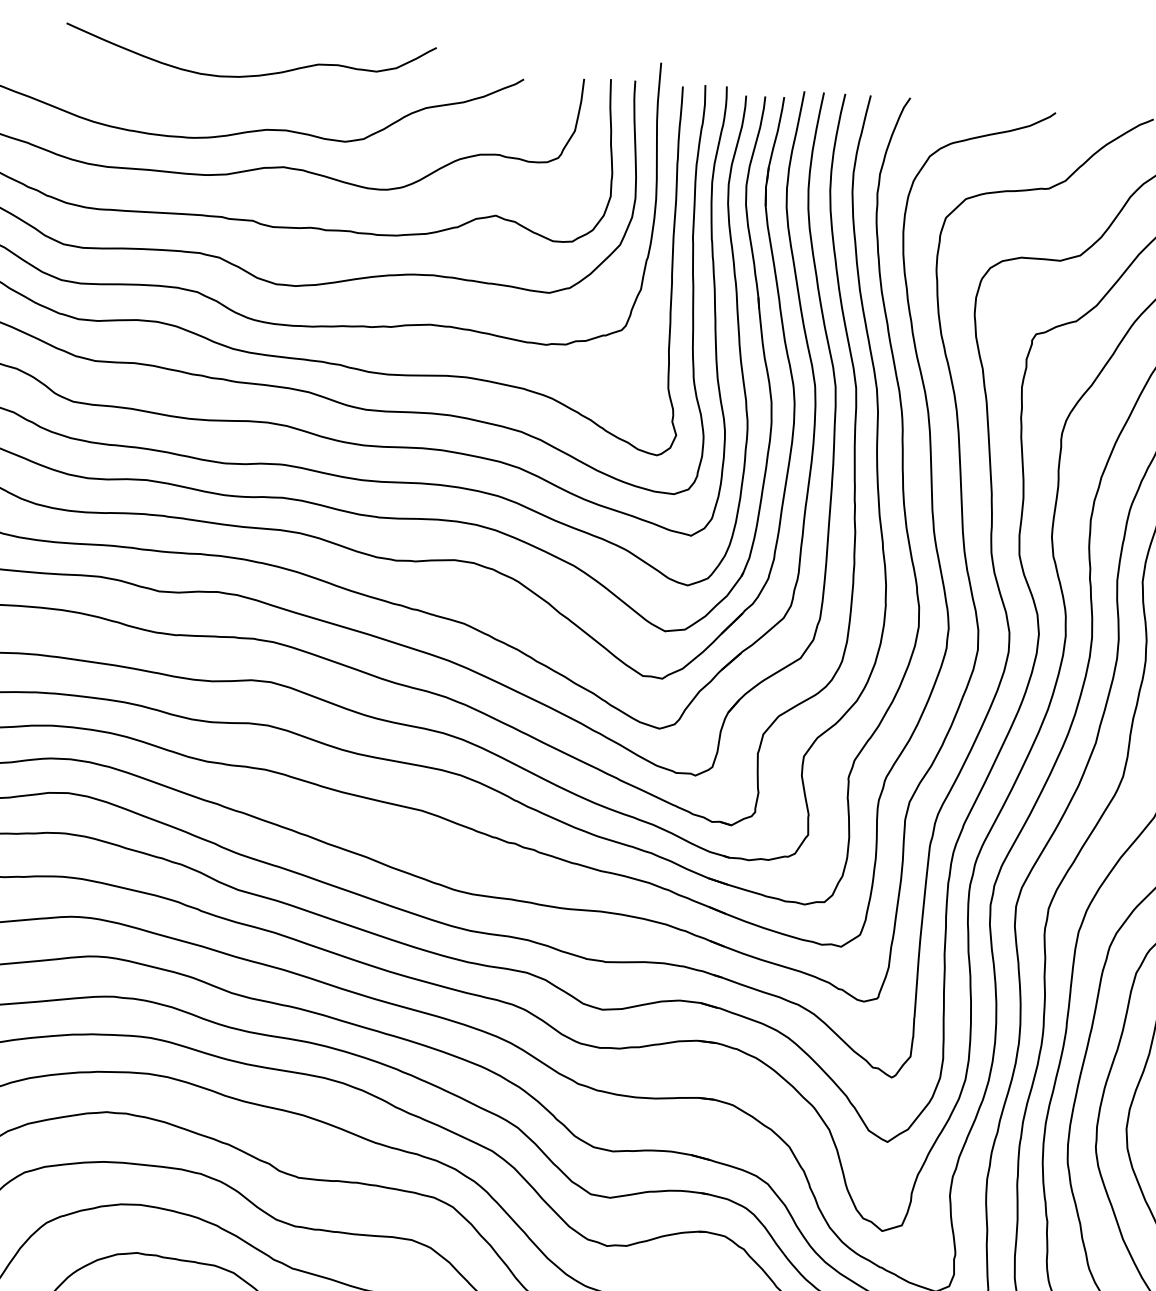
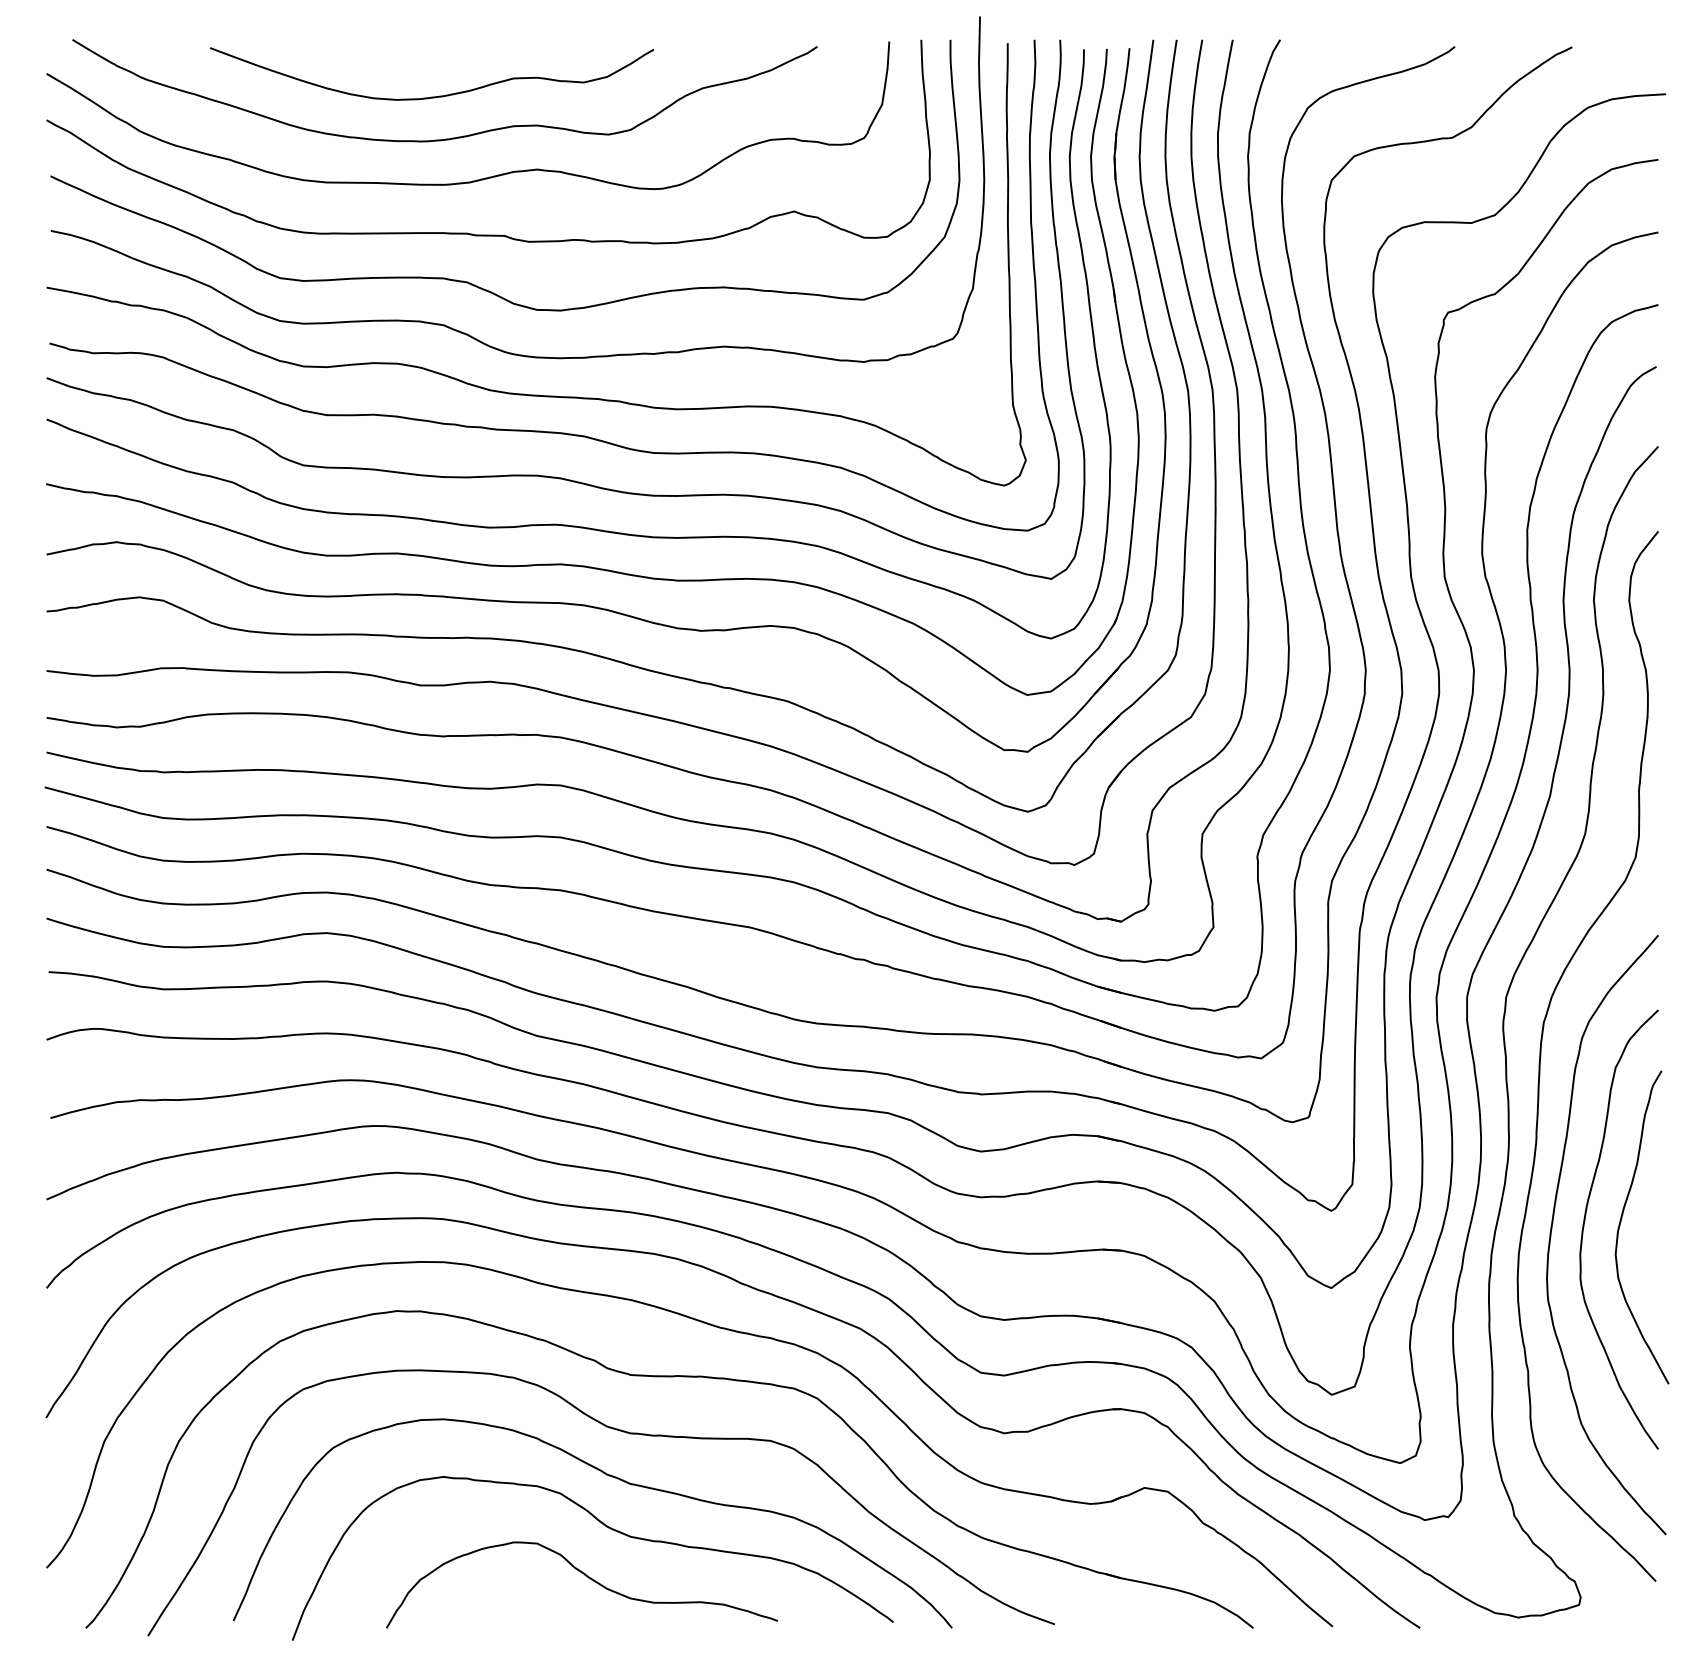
curve: (249, 75) -> (432, 96), moved

